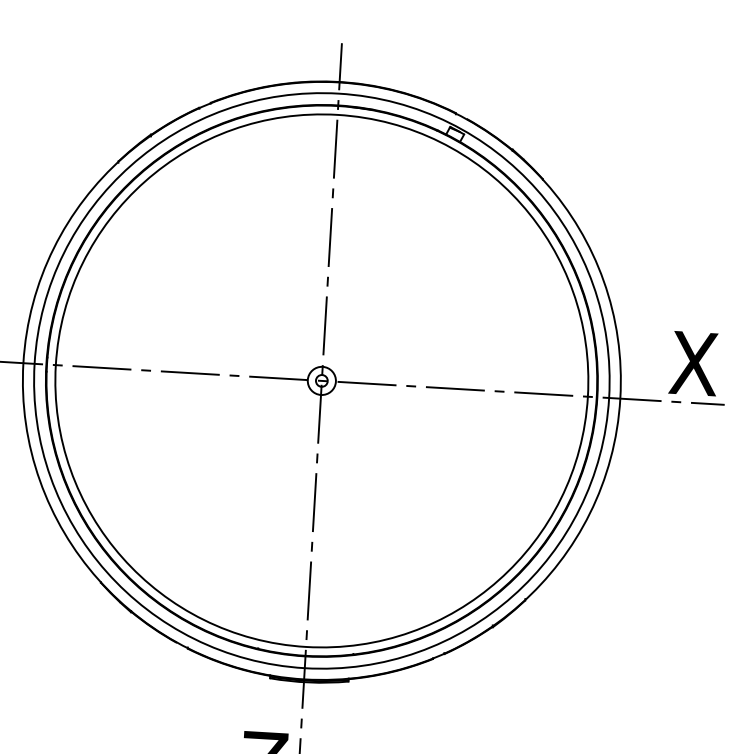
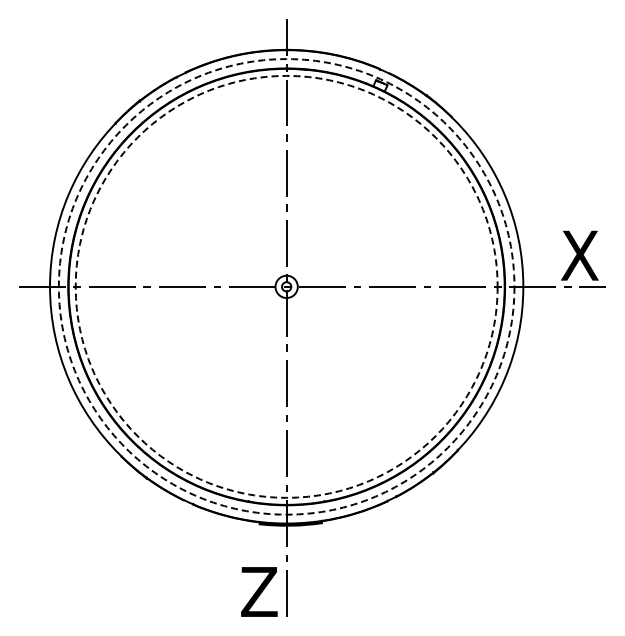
circle: (321, 380) -> (286, 286), solid -> dashed
circle: (321, 380) -> (286, 286), solid -> dashed

